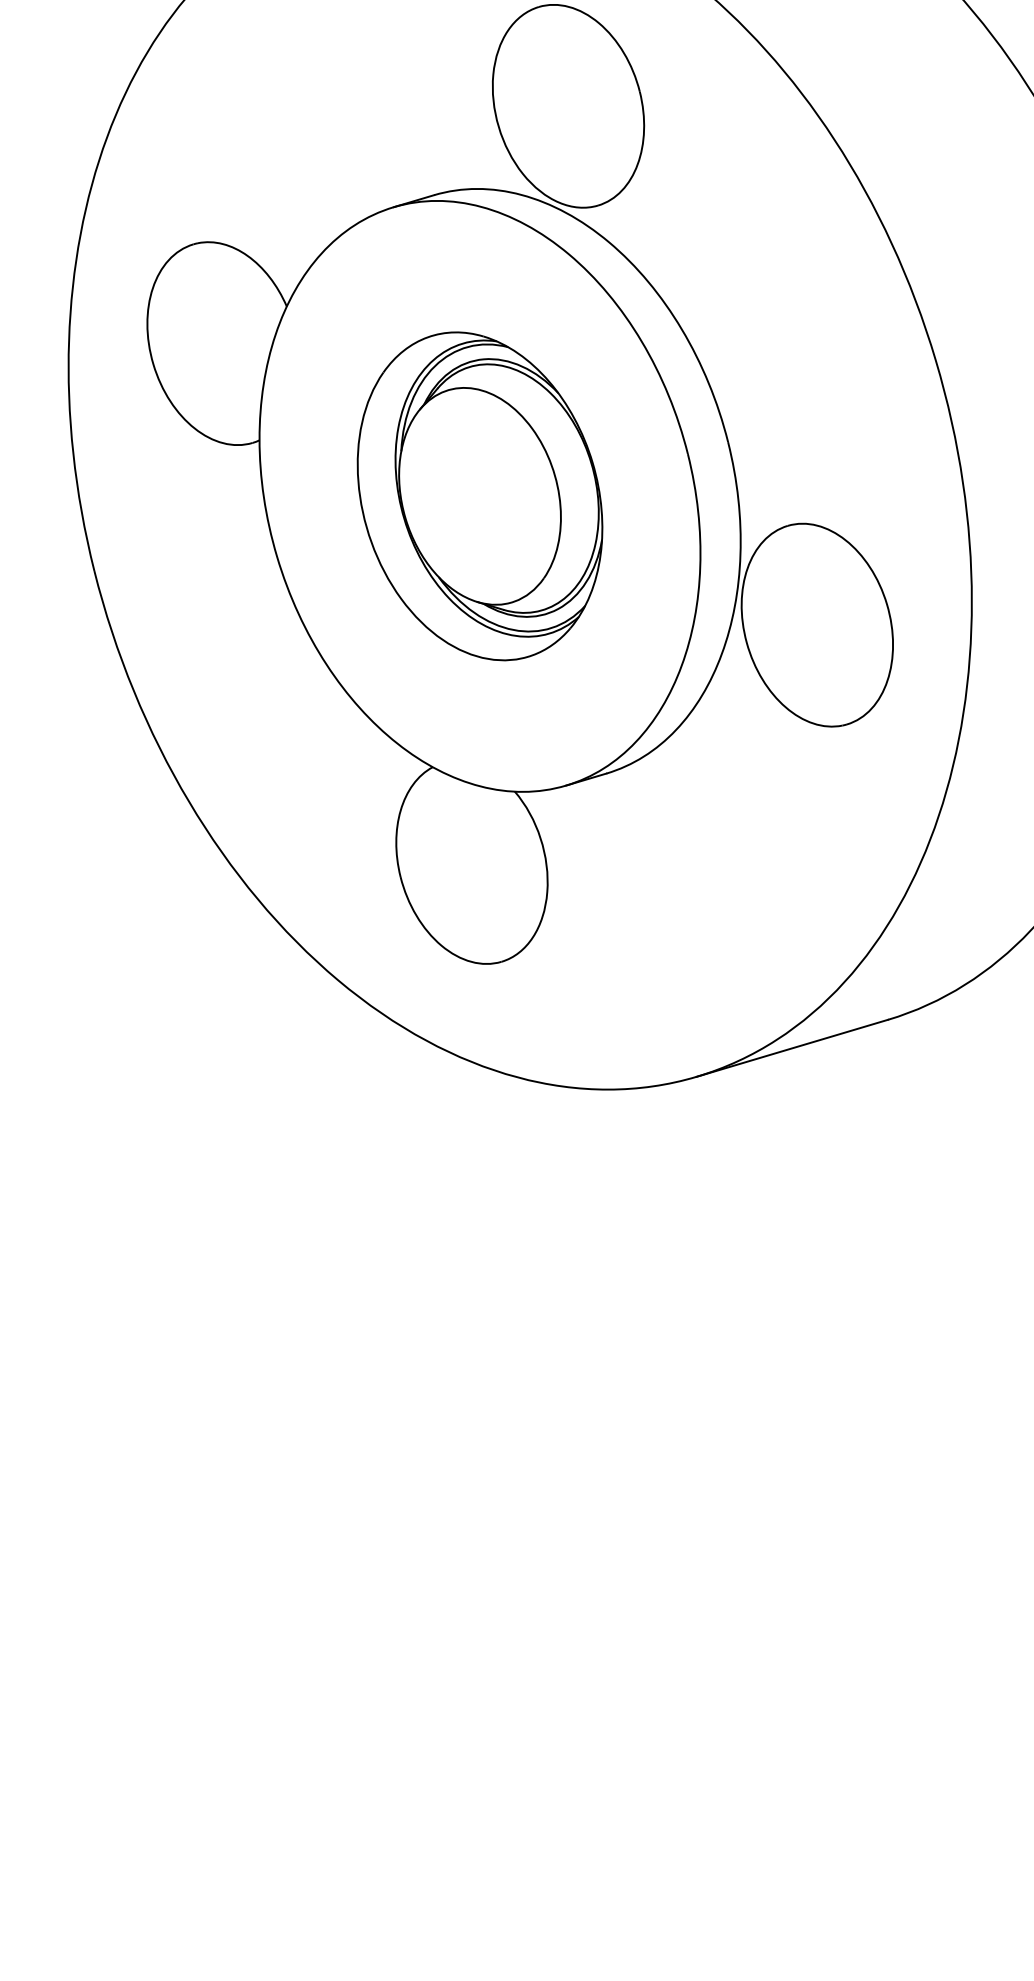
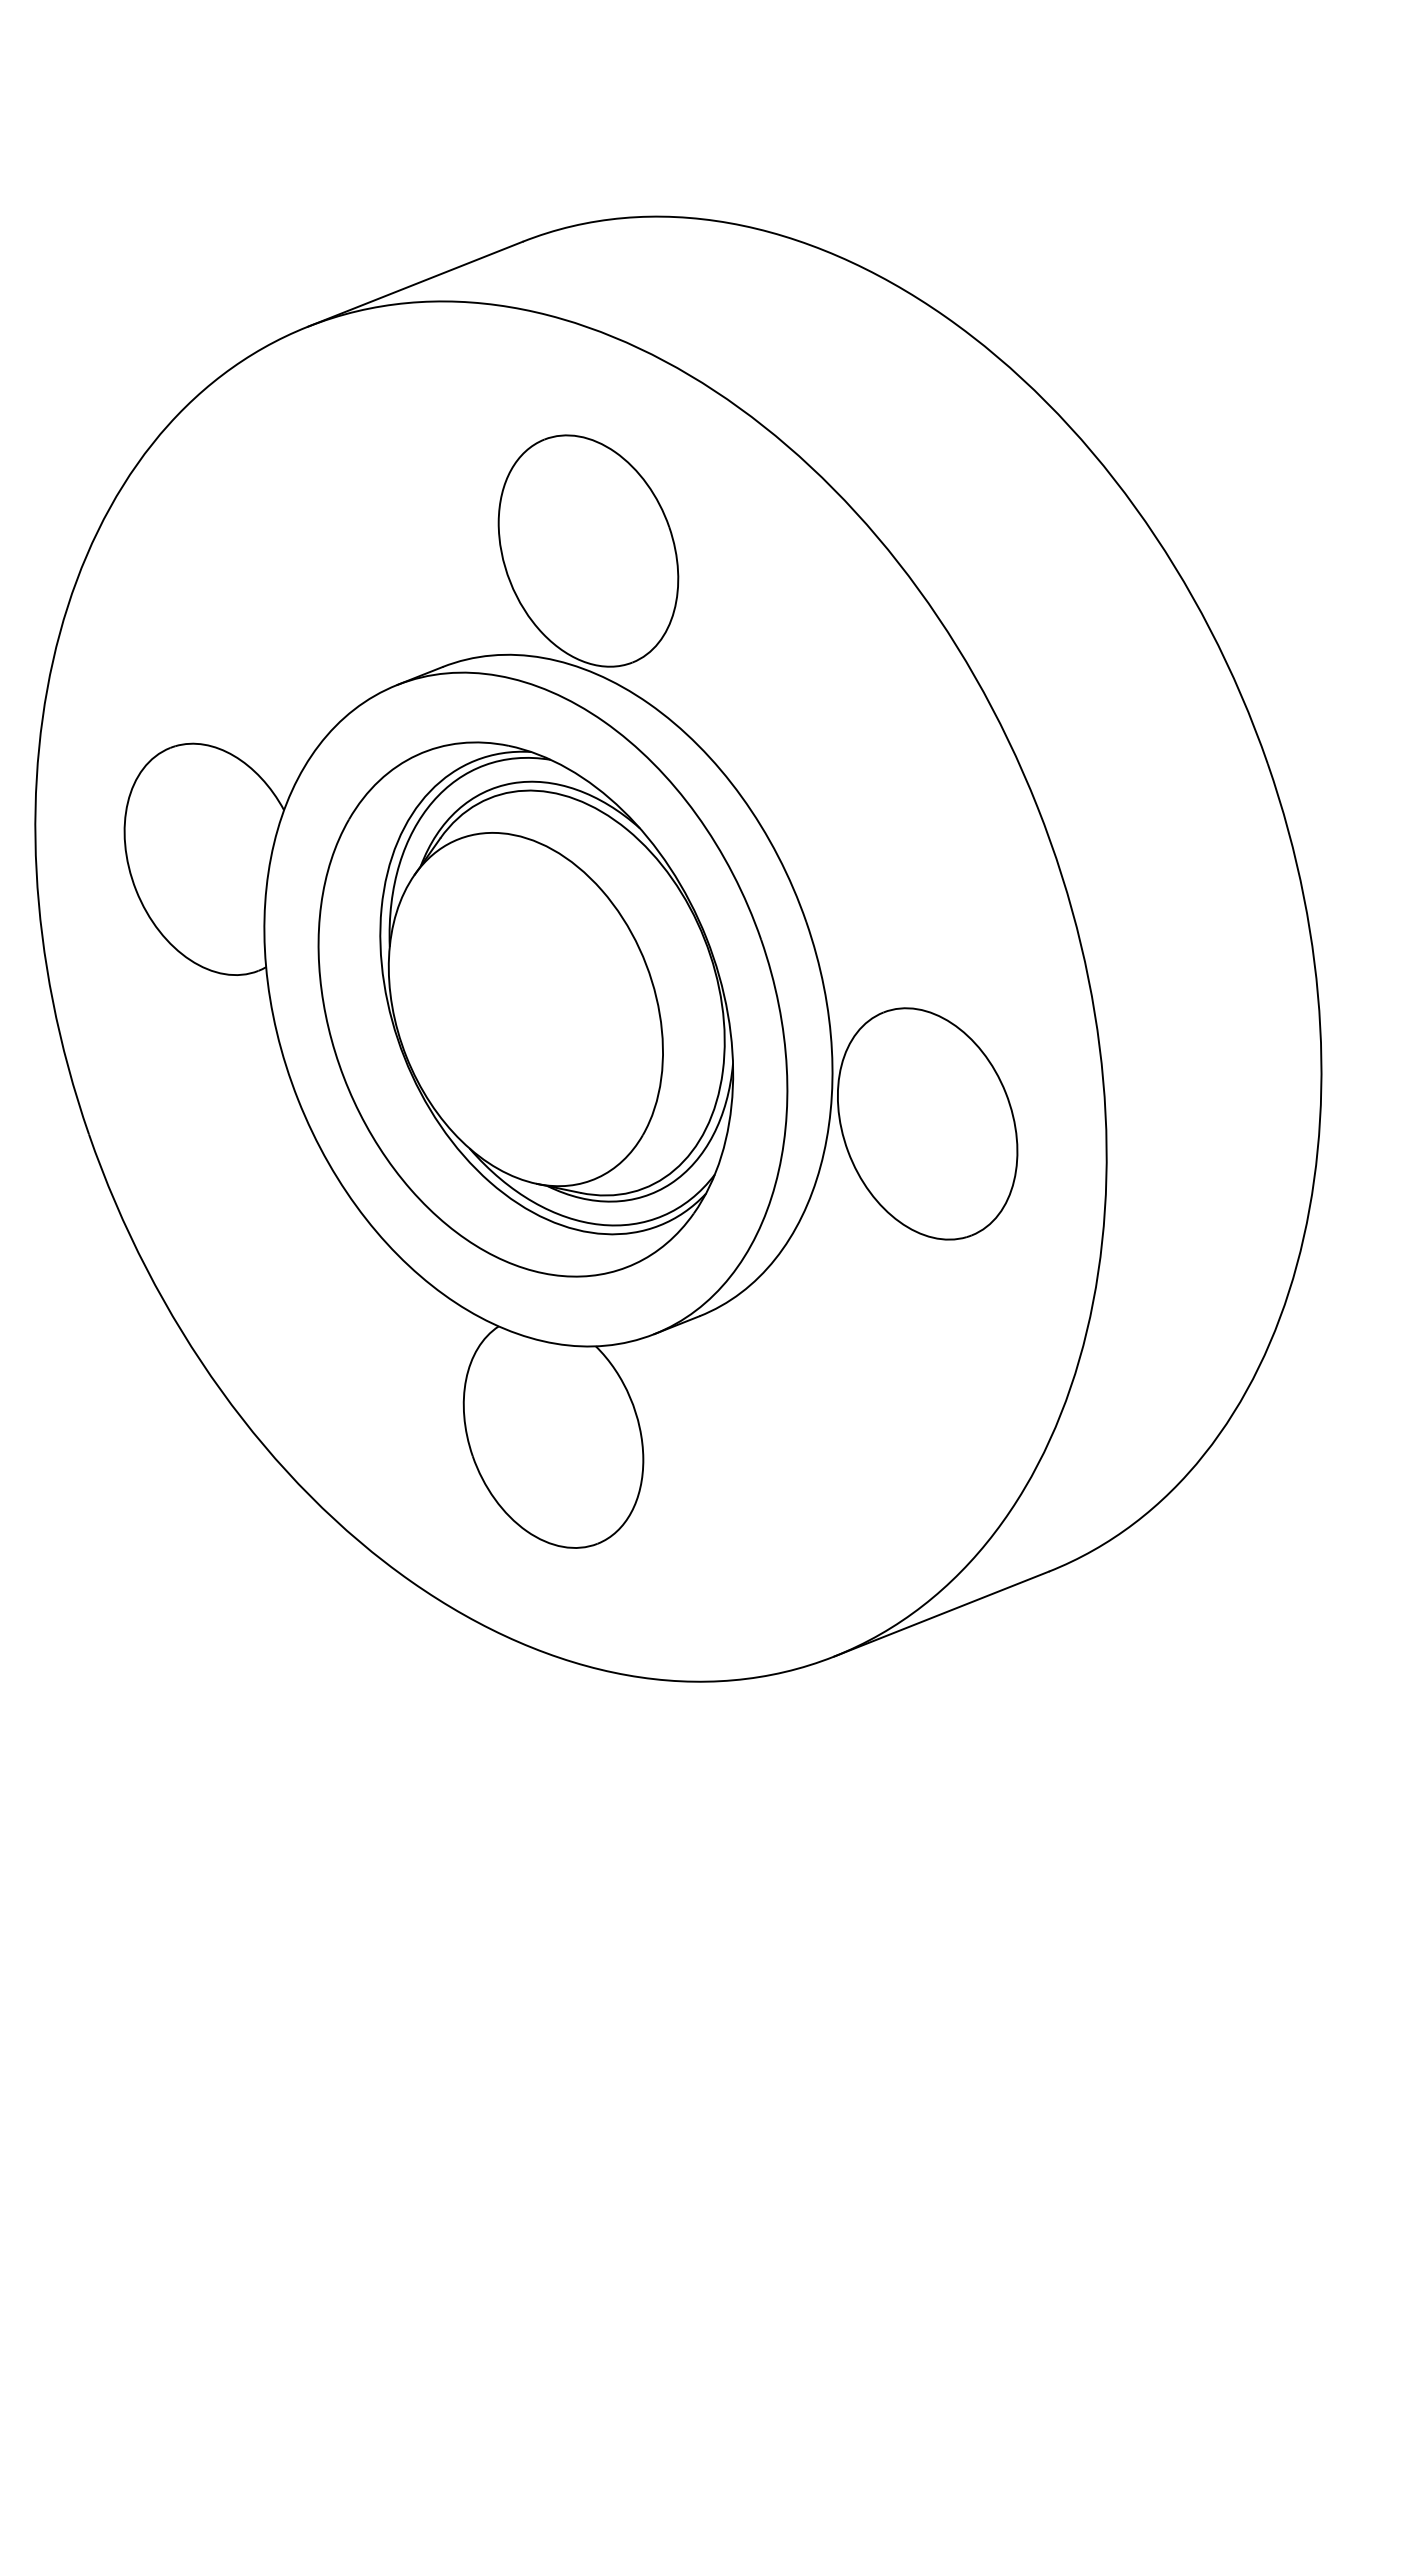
part: (479, 496) -> (525, 1009), size x1.43

